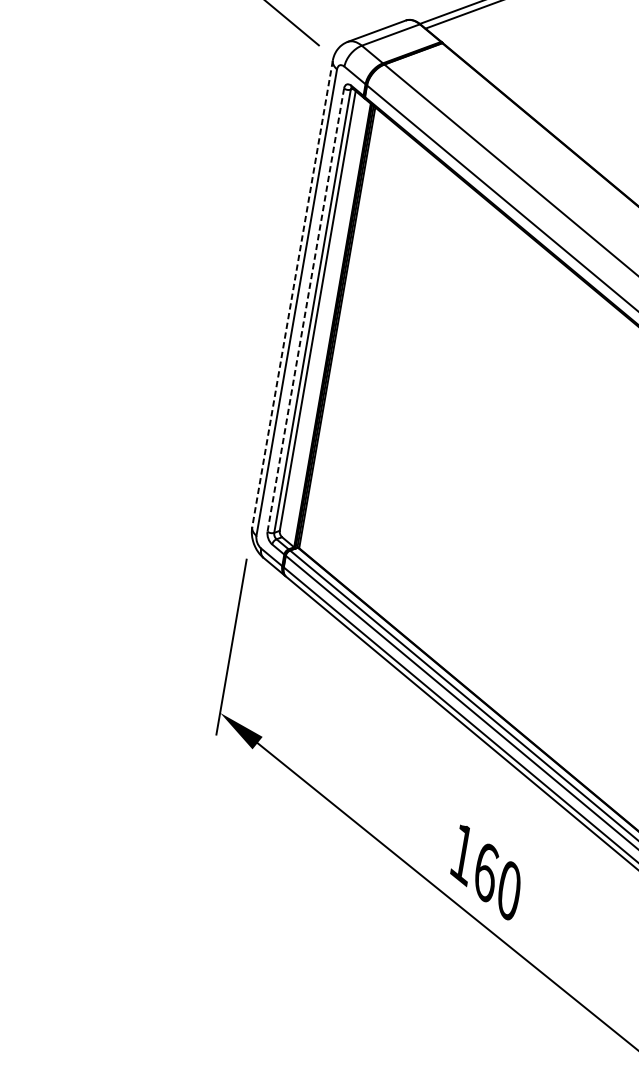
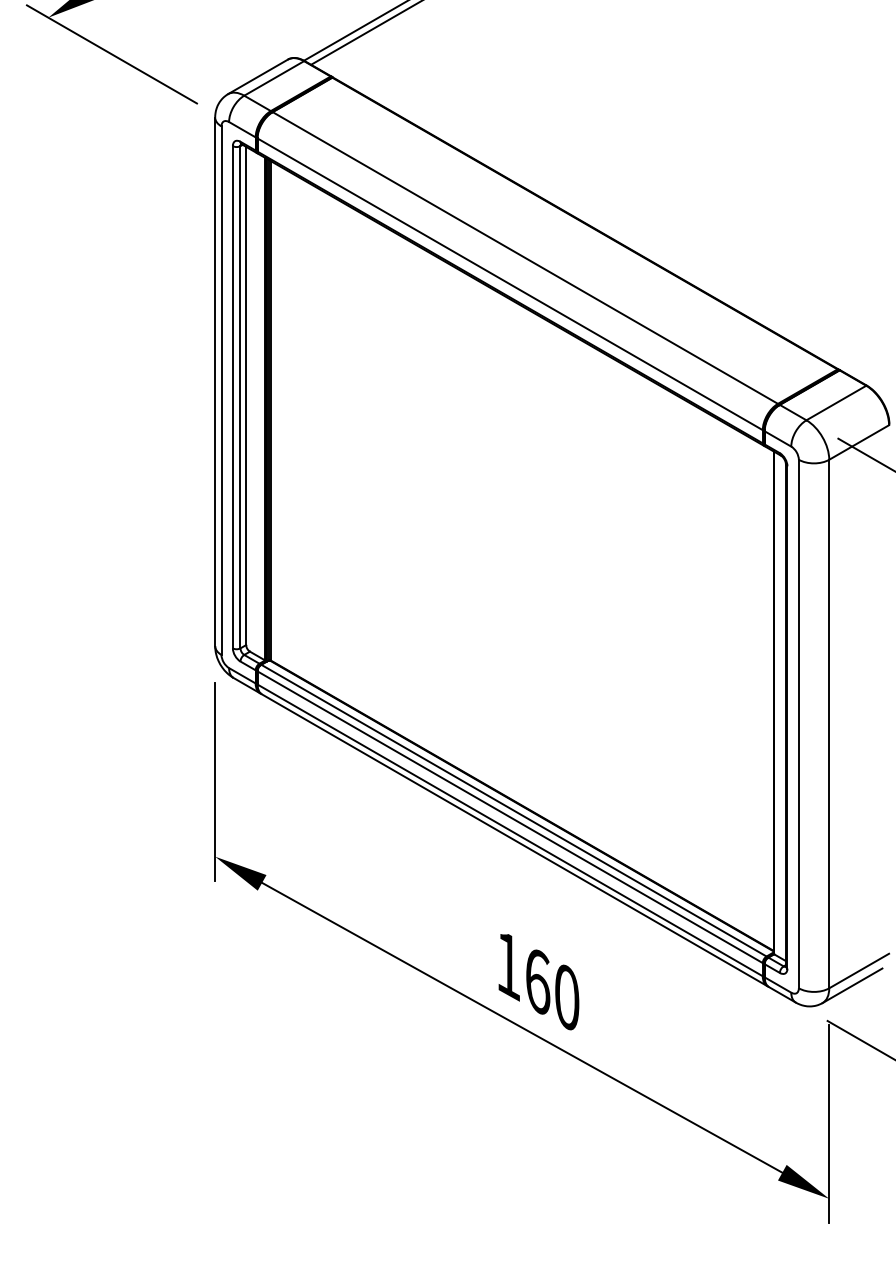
line: (292, 294) -> (215, 382), dashed -> solid
line: (305, 310) -> (232, 397), dashed -> solid

